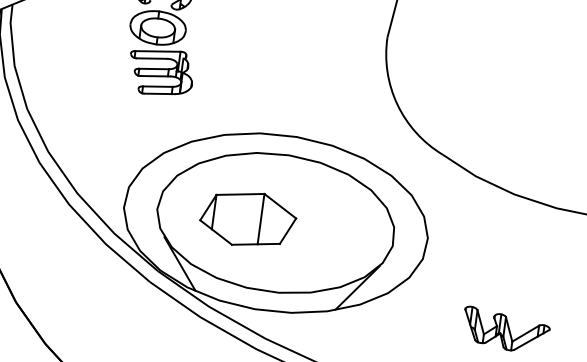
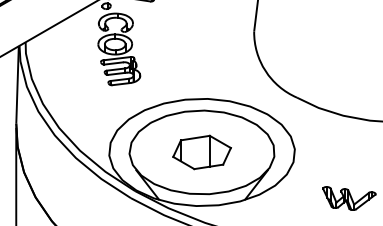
part: (247, 219) -> (201, 152), moved

